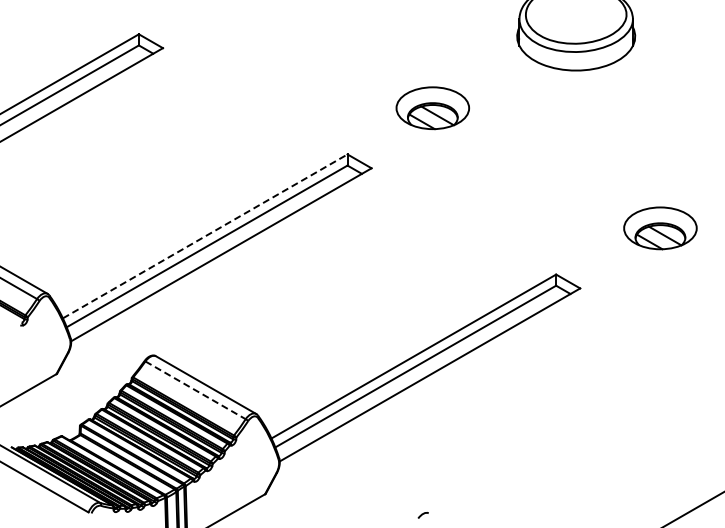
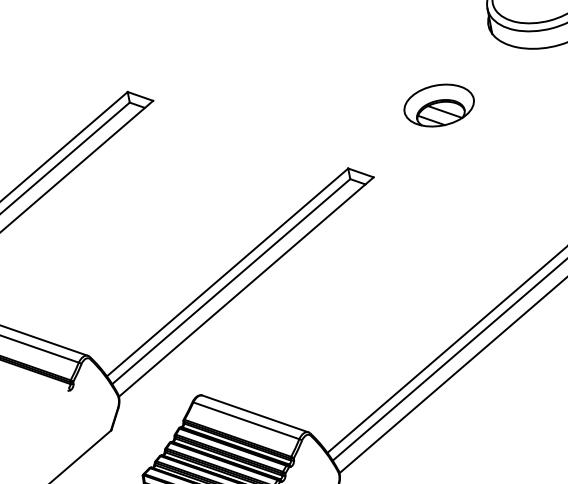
part: (432, 108) -> (438, 105), moved
line: (205, 236) -> (227, 272), dashed -> solid
line: (195, 390) -> (246, 420), dashed -> solid

